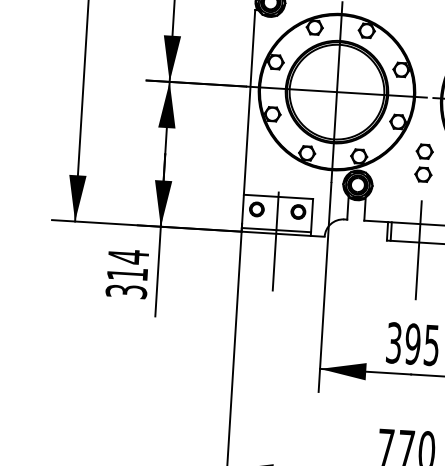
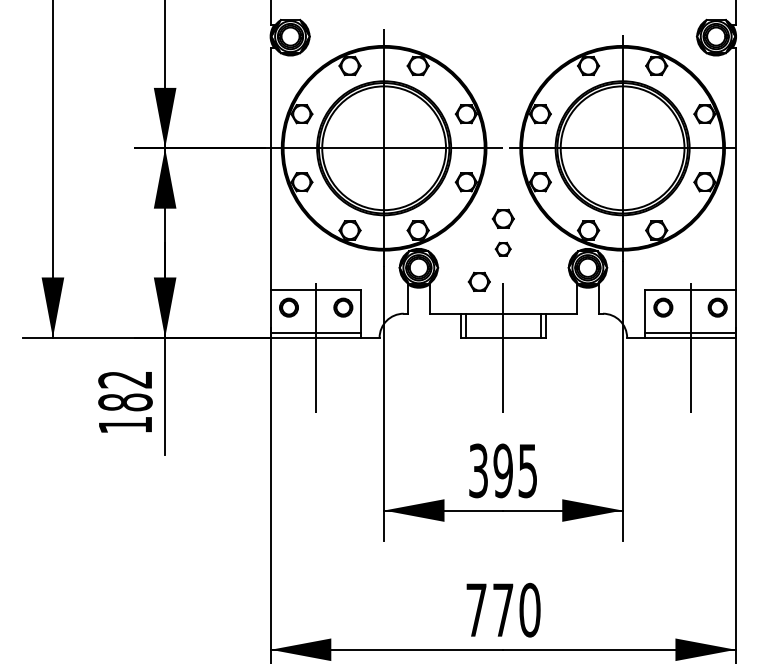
part: (422, 175) -> (502, 249), size x0.7
part: (402, 198) -> (478, 281), added
text: (127, 273) -> (125, 401), 314 -> 182

